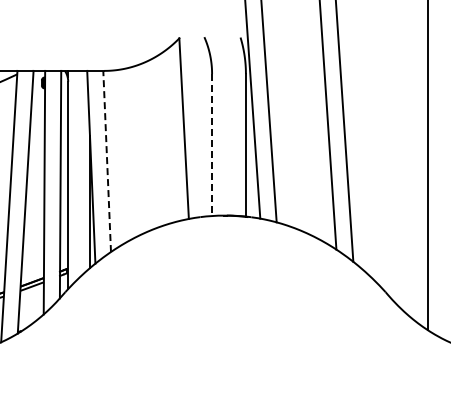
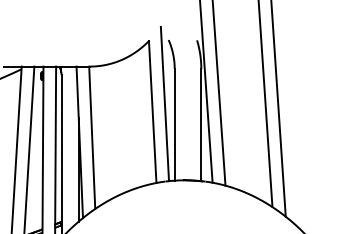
line: (199, 118) -> (164, 104), added
line: (212, 145) -> (175, 125), dashed -> solid
line: (107, 161) -> (92, 137), dashed -> solid

